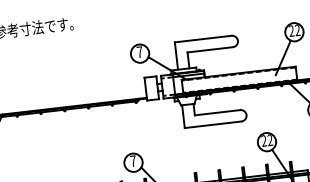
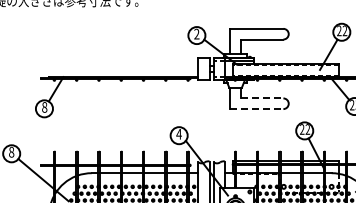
text: (139, 51) -> (196, 33), 7 -> 2
line: (217, 112) -> (262, 98), solid -> dashed
line: (212, 125) -> (256, 109), solid -> dashed
text: (132, 161) -> (178, 134), 7 -> 4

